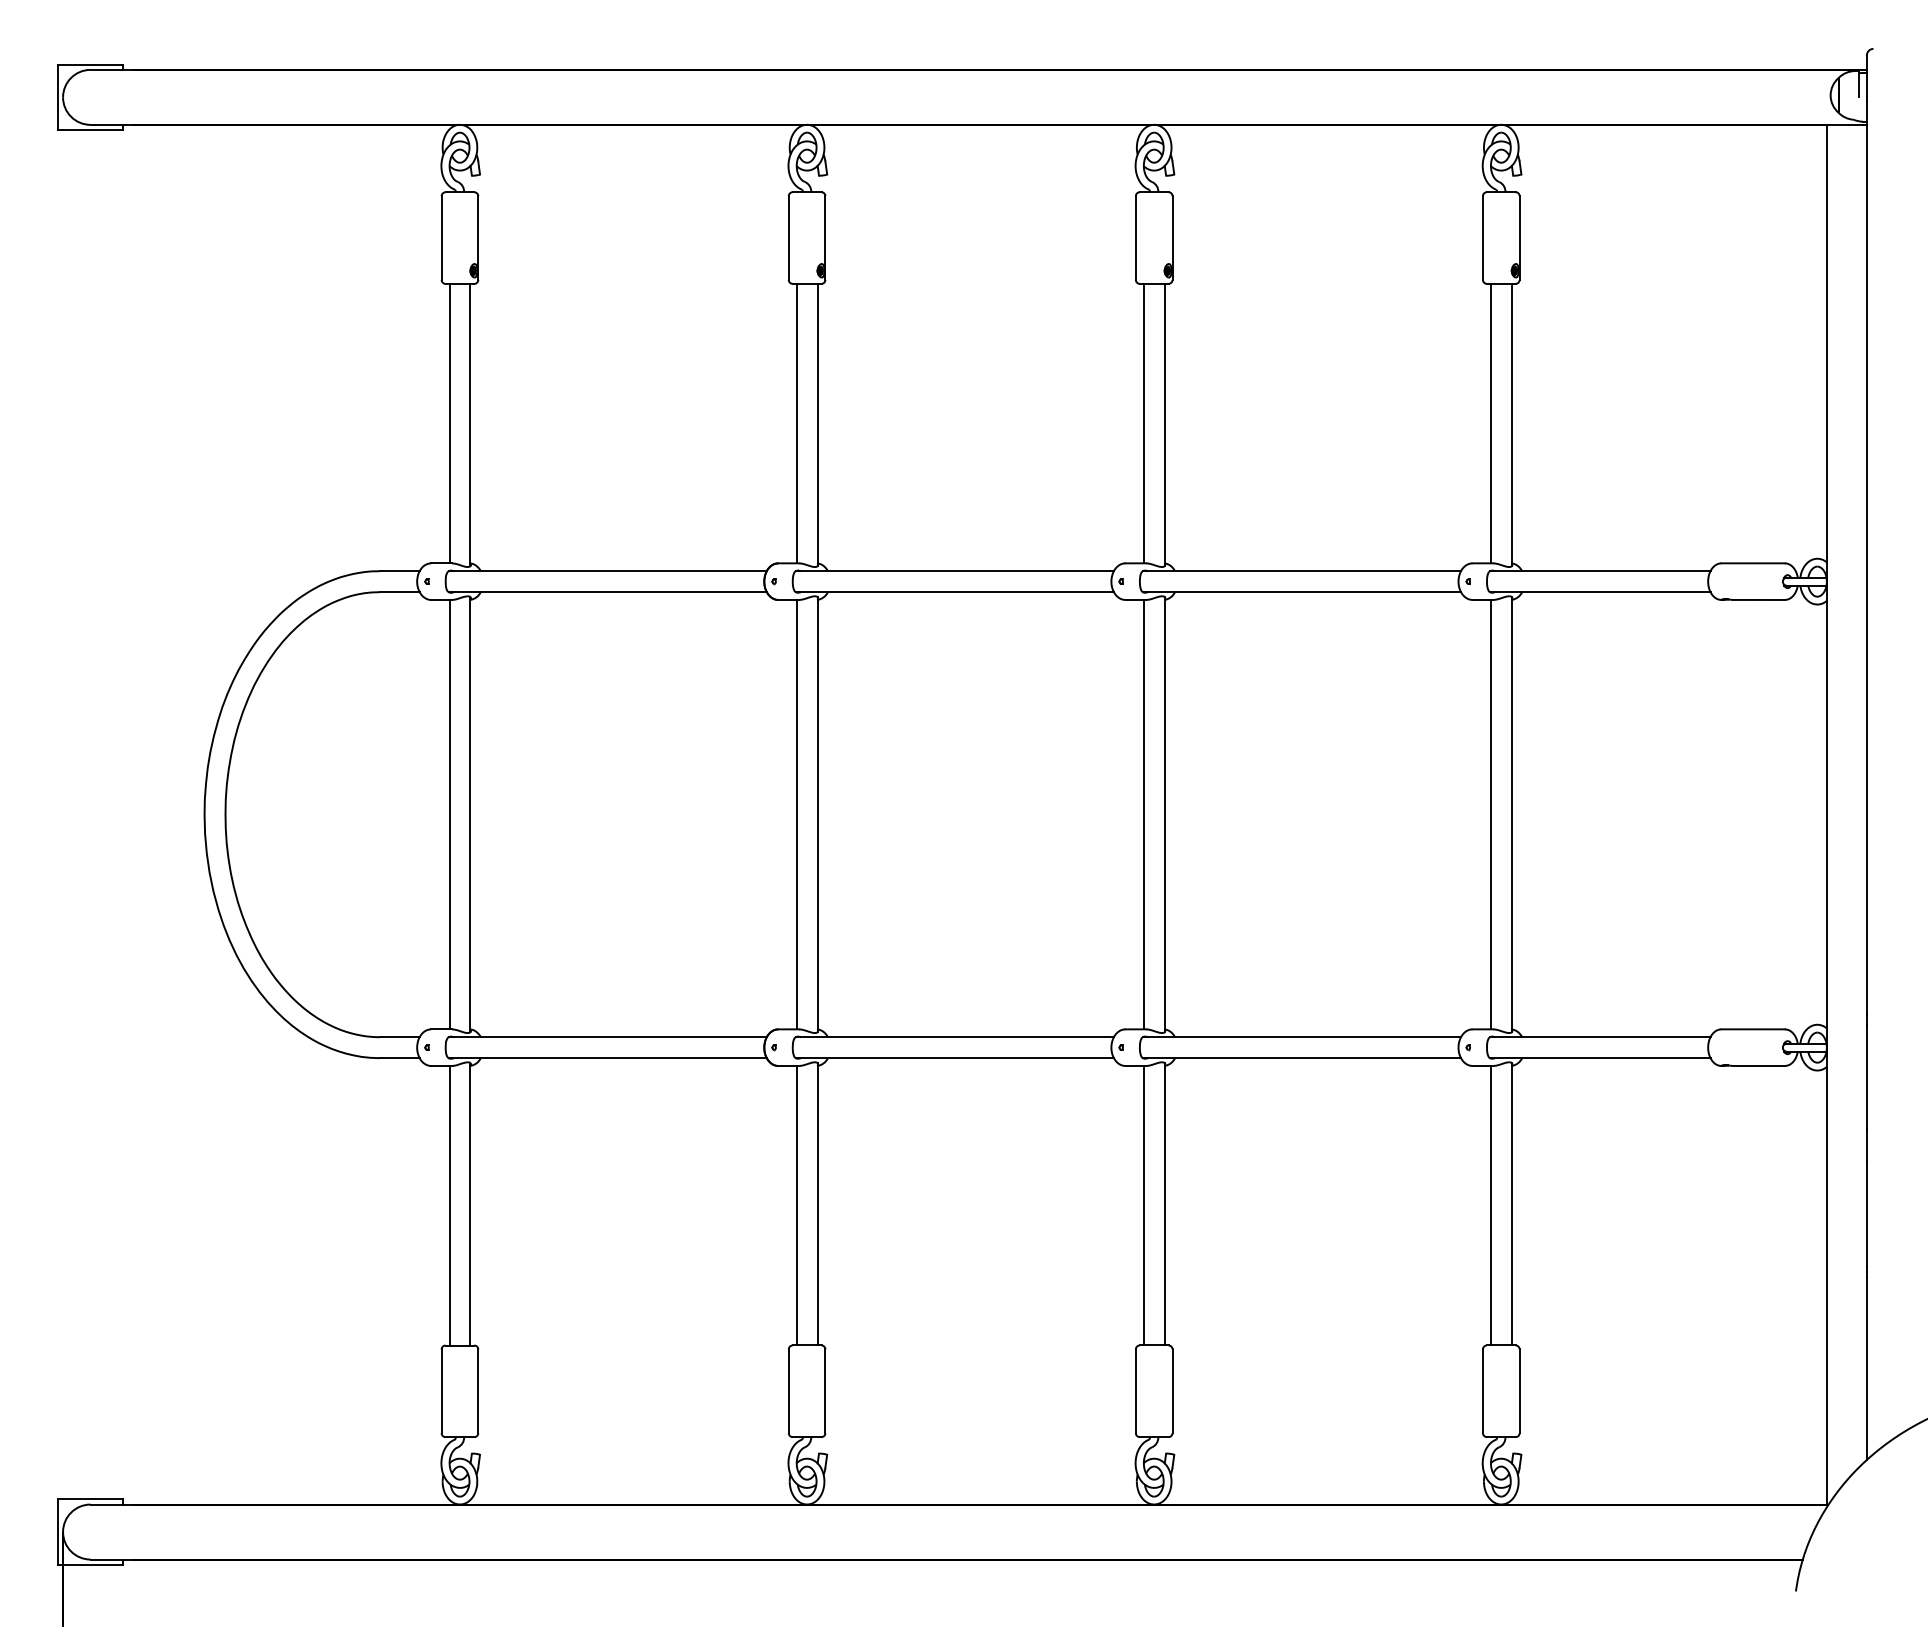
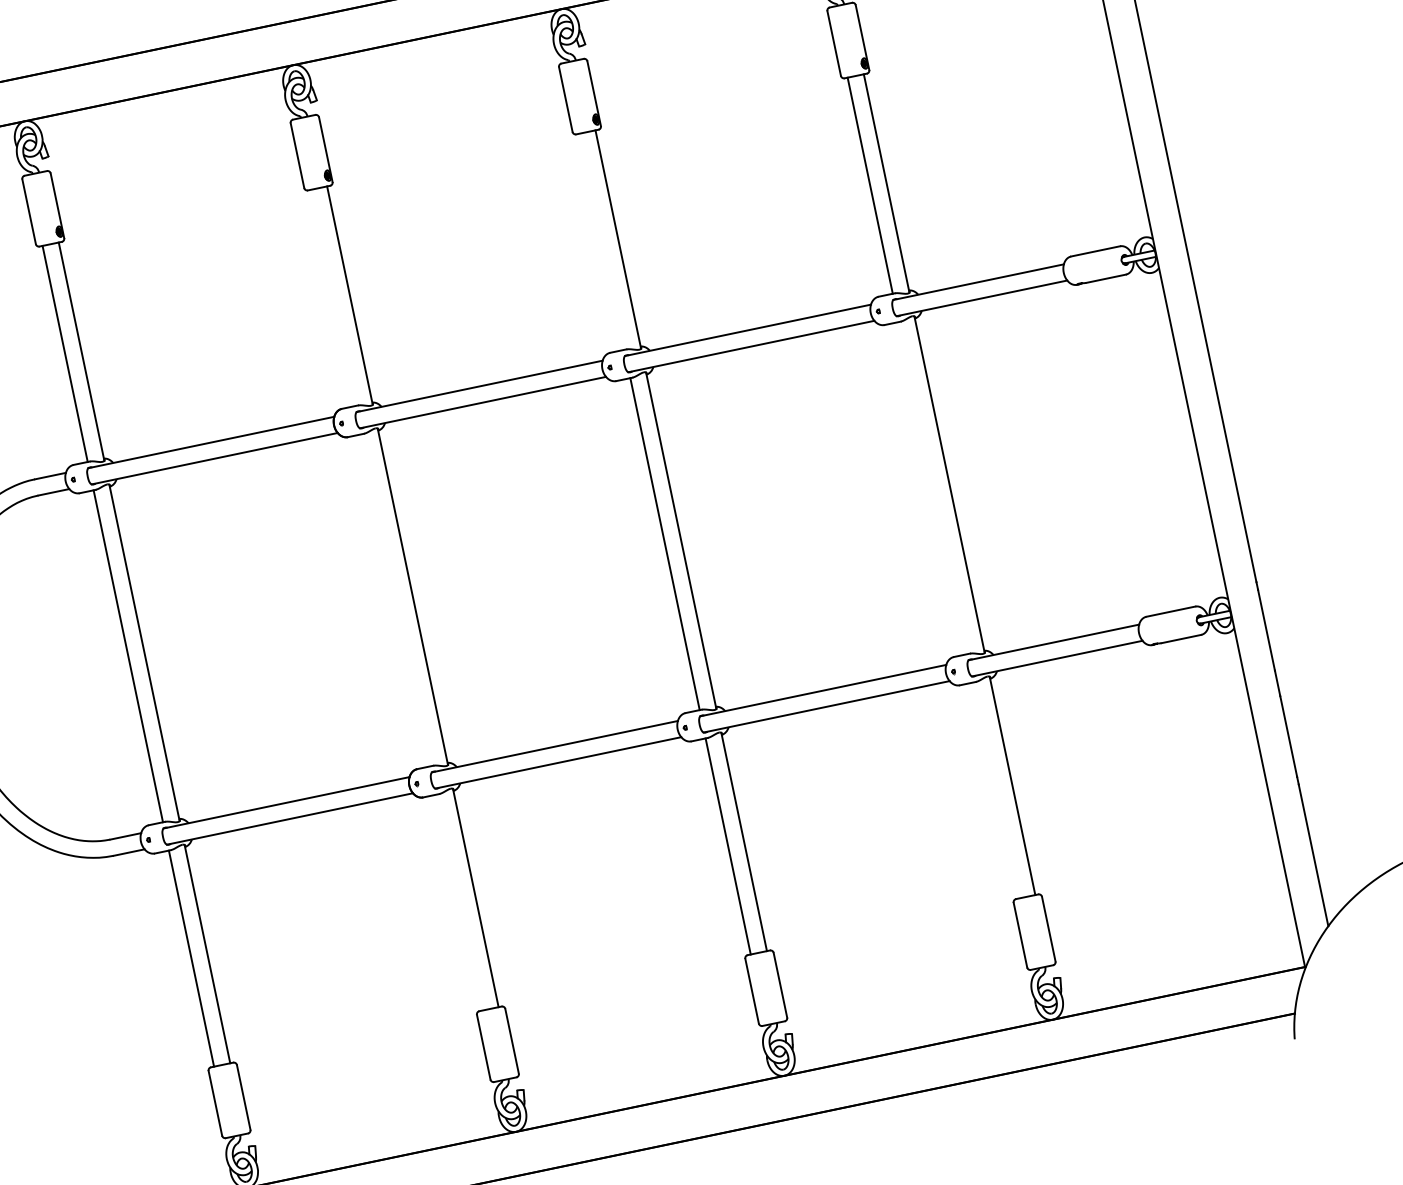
line: (796, 423) -> (333, 297), removed
line: (1143, 423) -> (601, 241), removed
line: (796, 814) -> (396, 600), removed
line: (1490, 814) -> (933, 487), removed
line: (796, 1205) -> (459, 902), removed
line: (1490, 1205) -> (996, 790), removed

